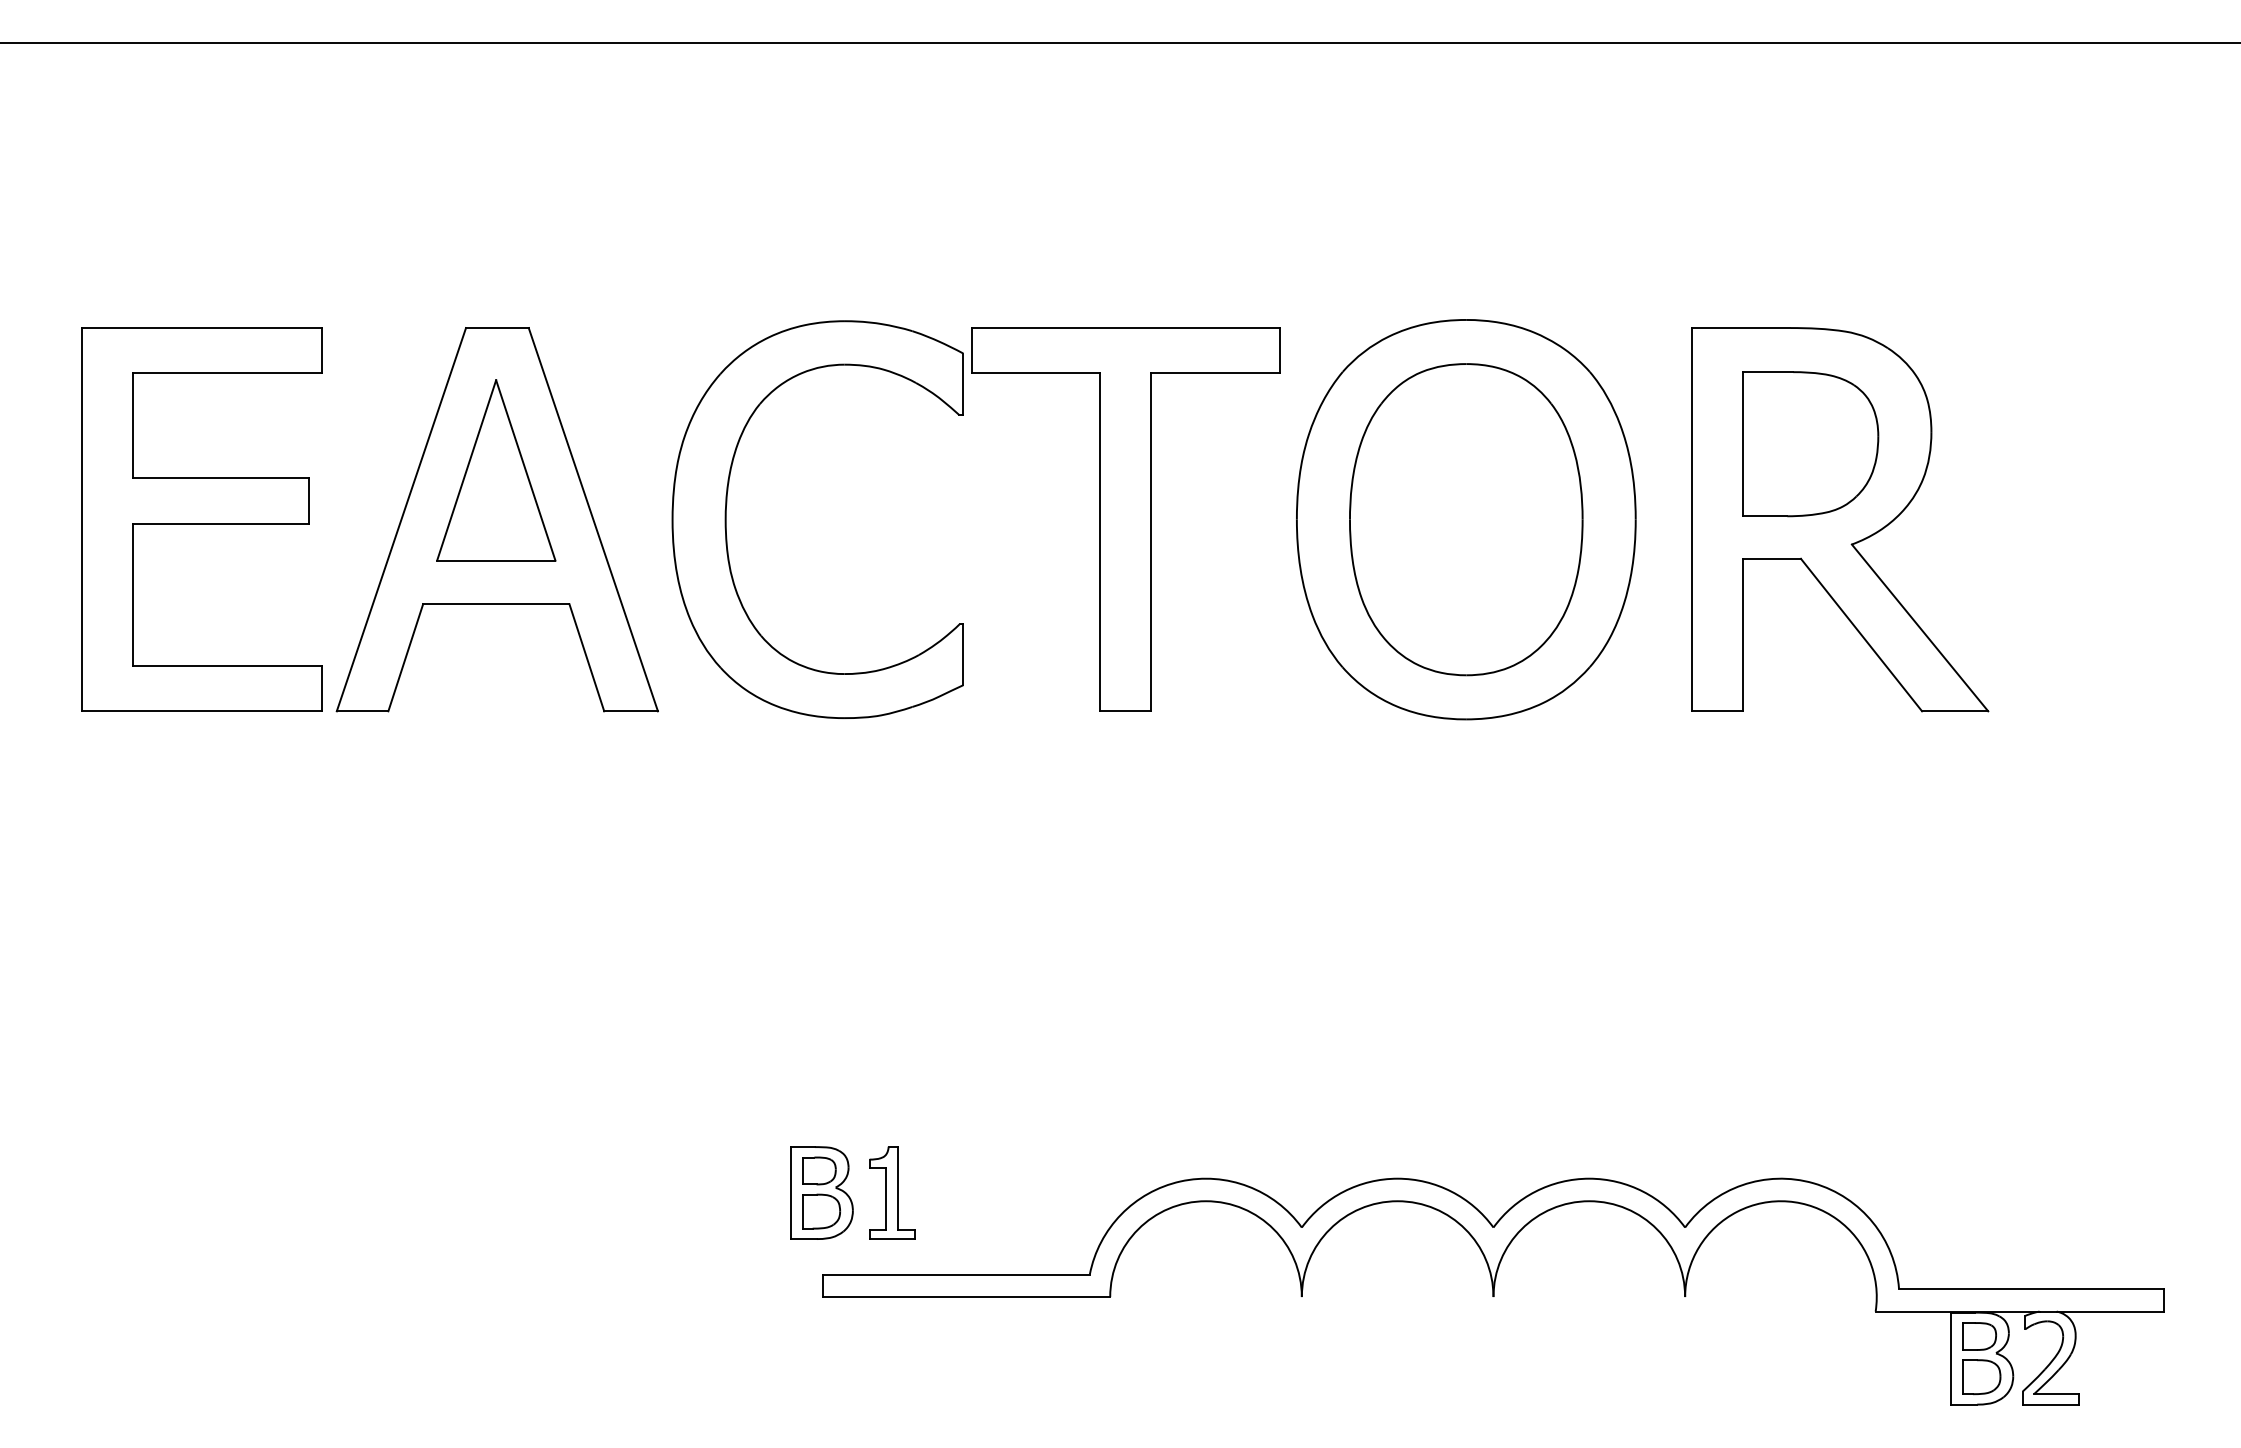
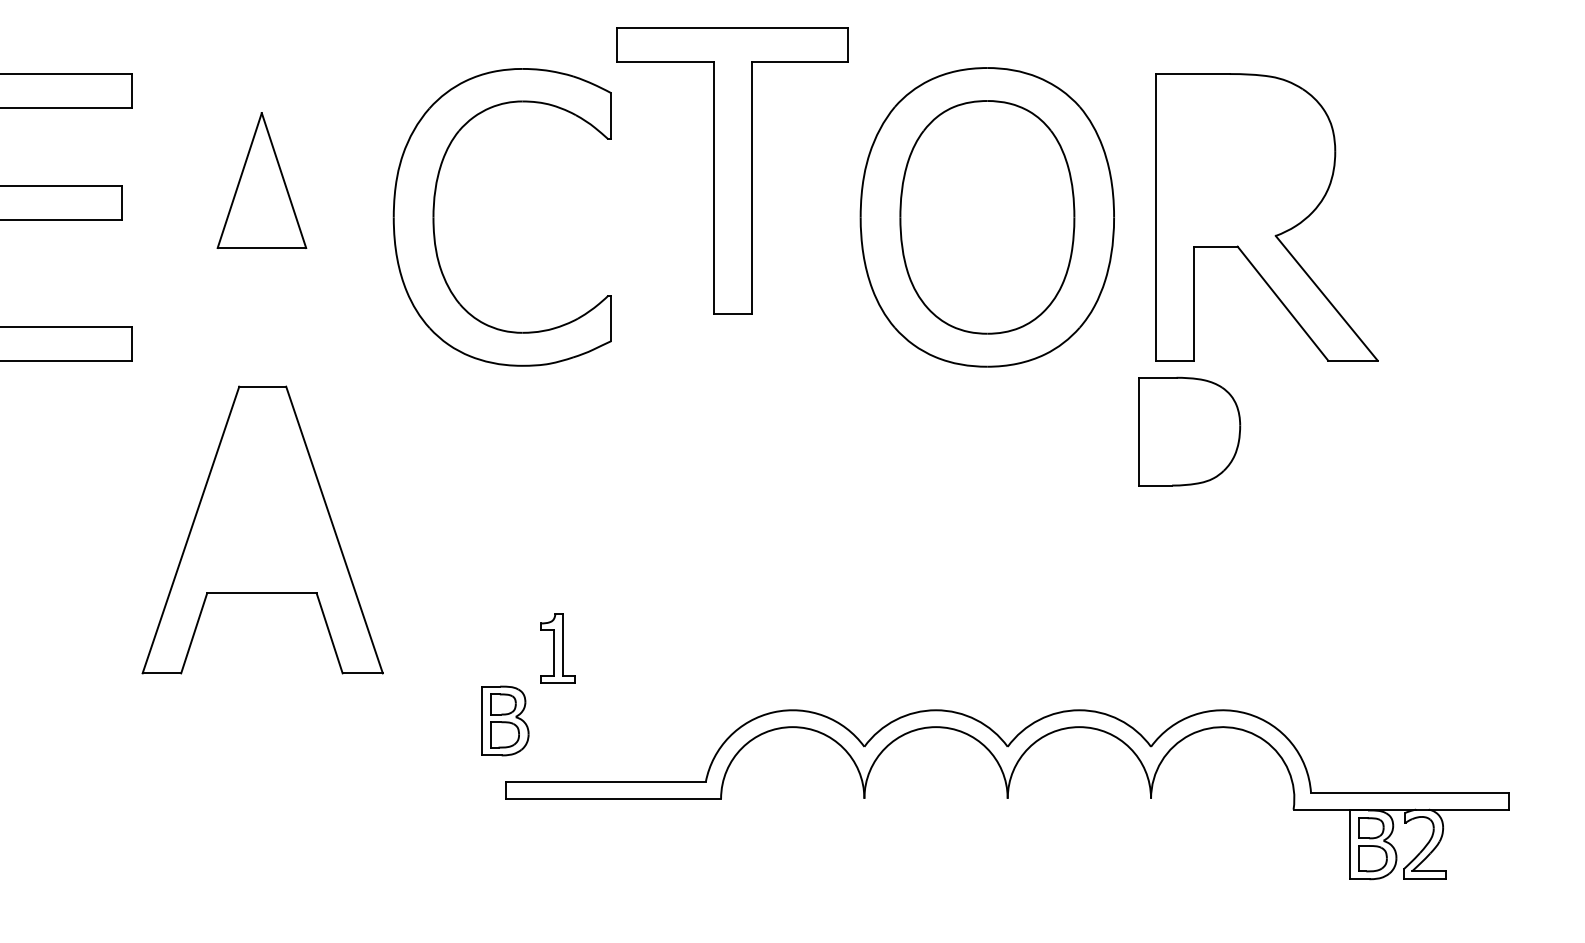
part: (1810, 444) -> (1189, 431), moved
part: (496, 519) -> (262, 529), moved
part: (1125, 519) -> (732, 170), moved
part: (892, 1192) -> (558, 648), moved

